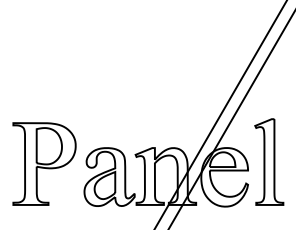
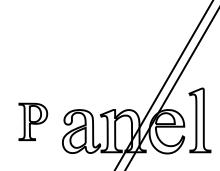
part: (44, 163) -> (33, 121), size x0.6

